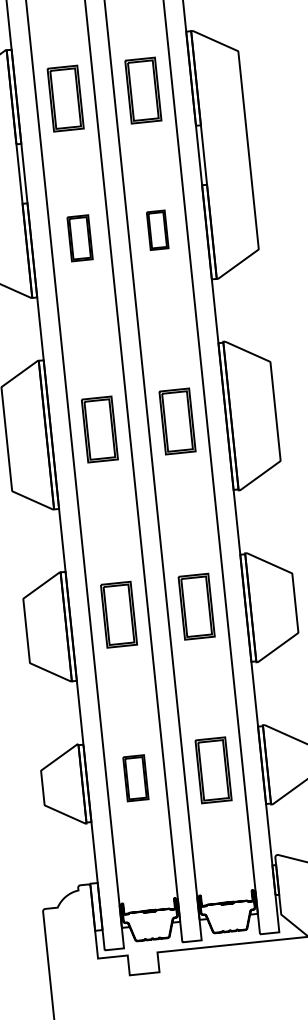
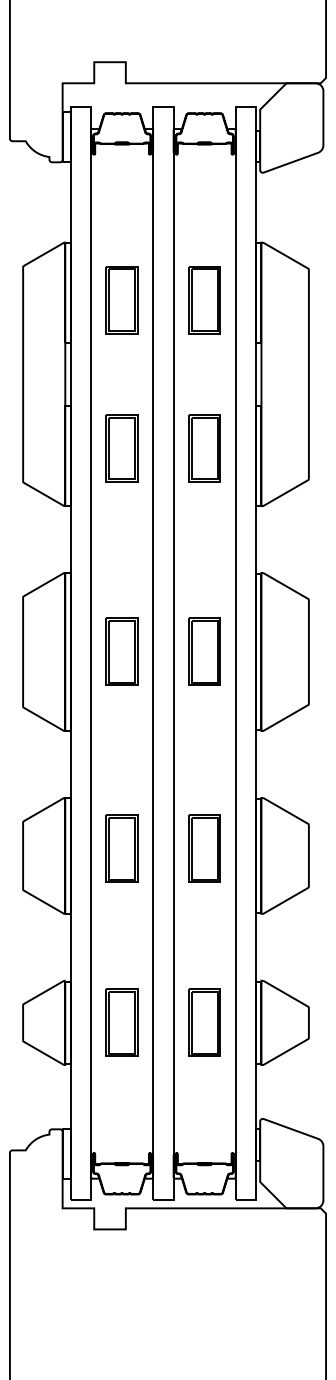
part: (157, 230) -> (204, 448), size x1.67
part: (79, 238) -> (121, 448), size x1.43
part: (135, 778) -> (121, 1022), size x1.43

